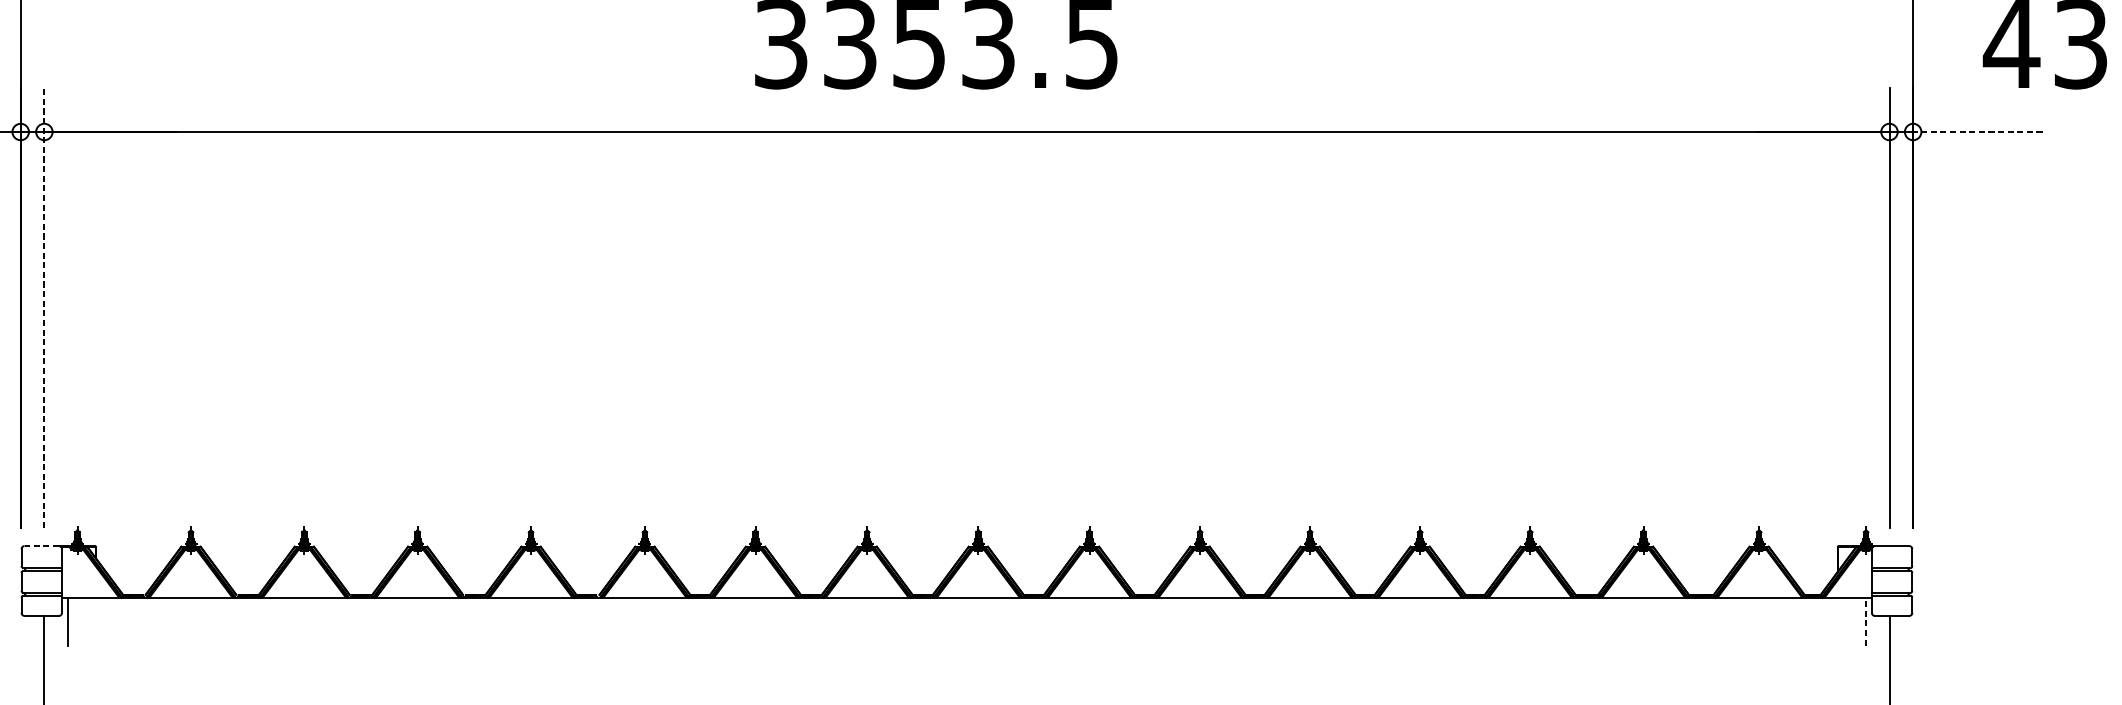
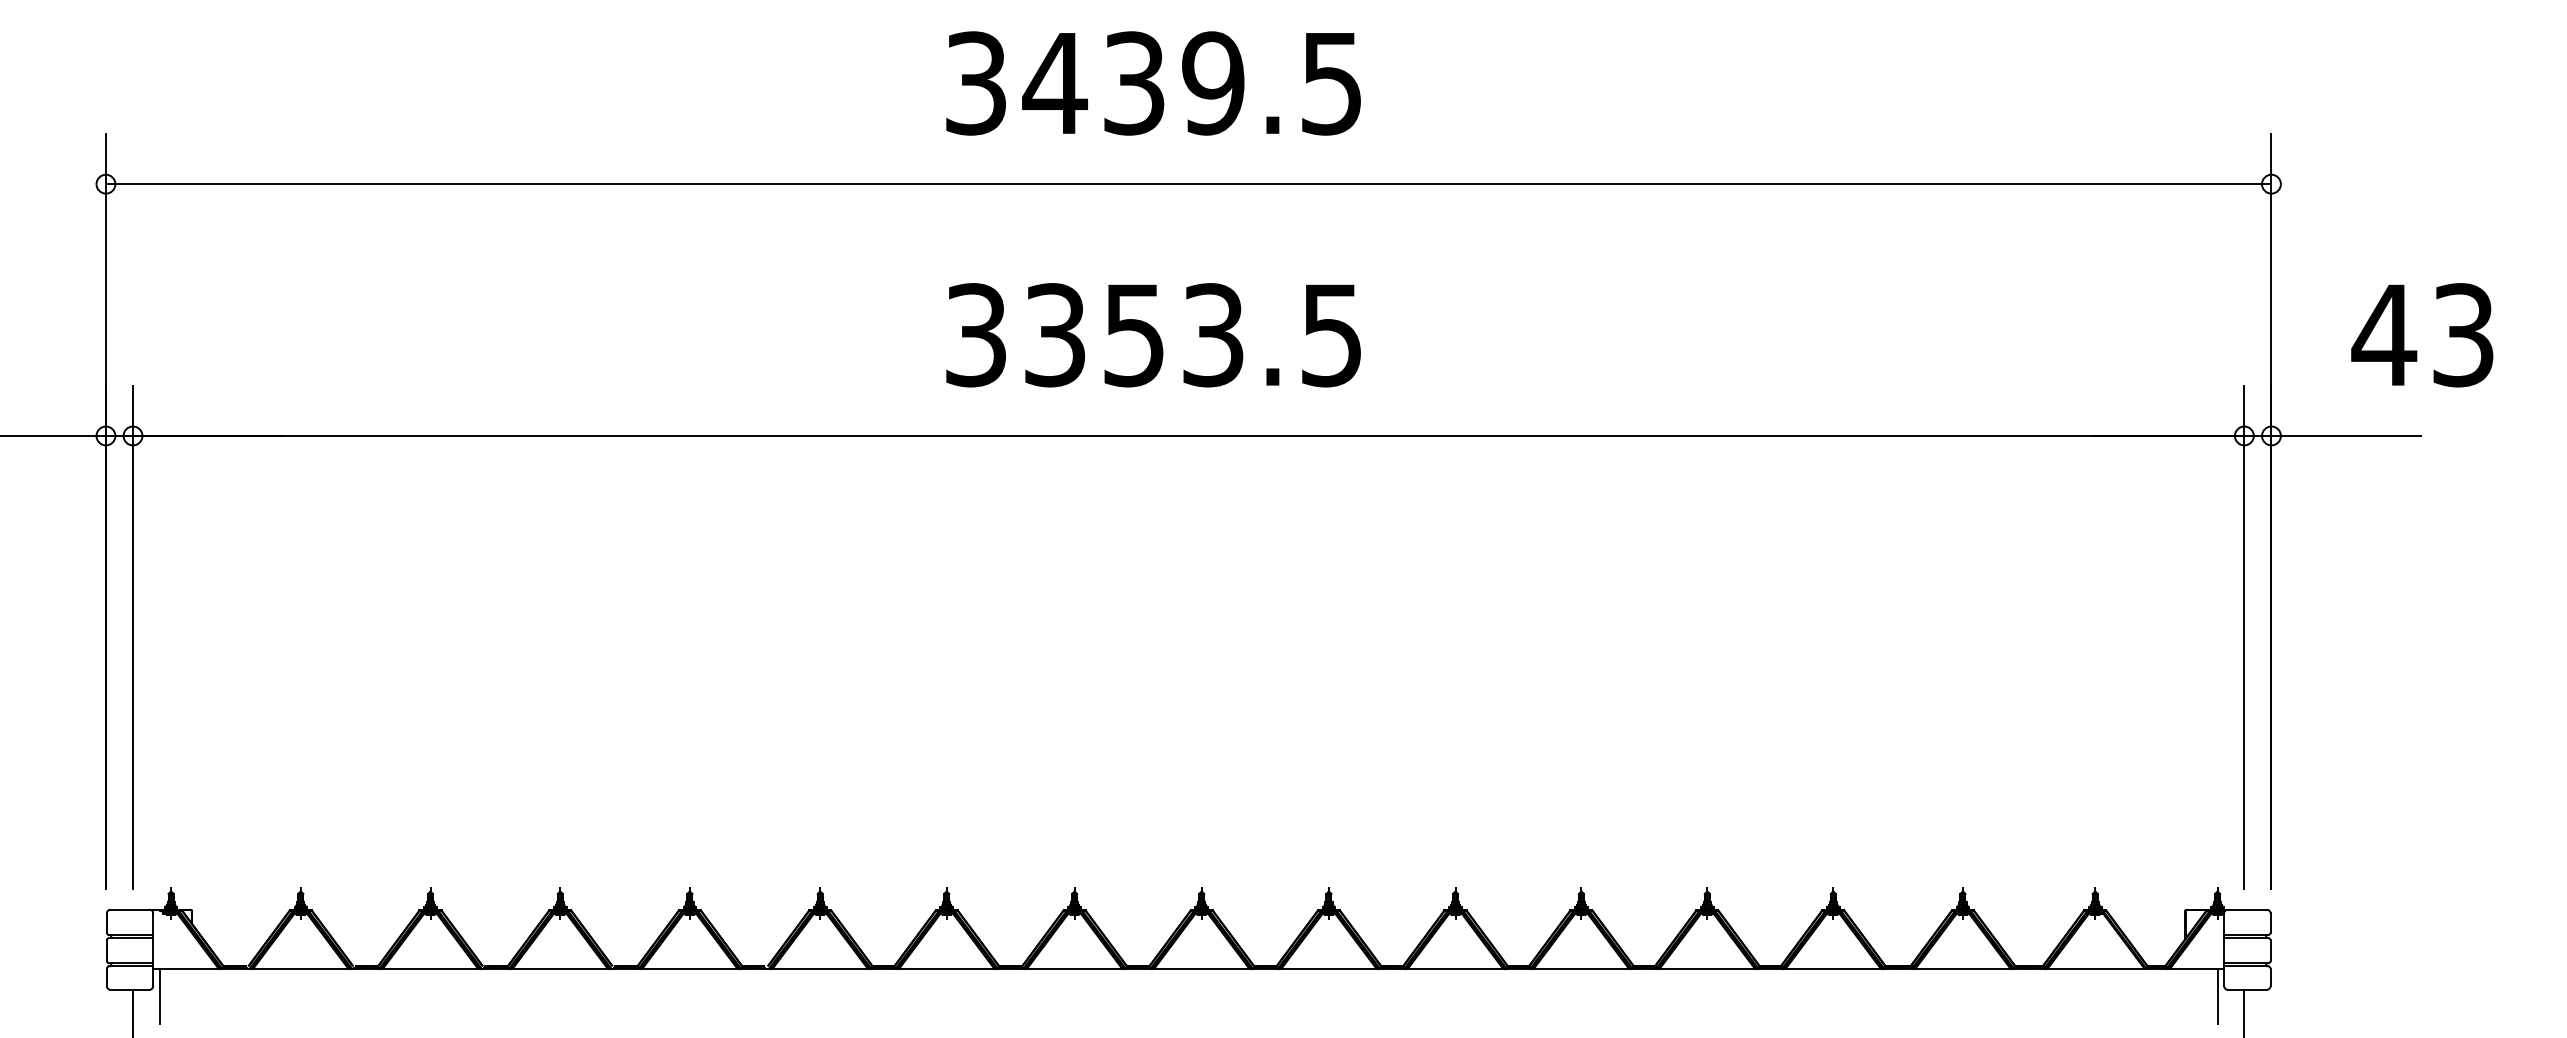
line: (1977, 131) -> (2345, 435), dashed -> solid
line: (44, 308) -> (133, 637), dashed -> solid
line: (42, 545) -> (130, 909), dashed -> solid
line: (1866, 620) -> (2217, 995), dashed -> solid

